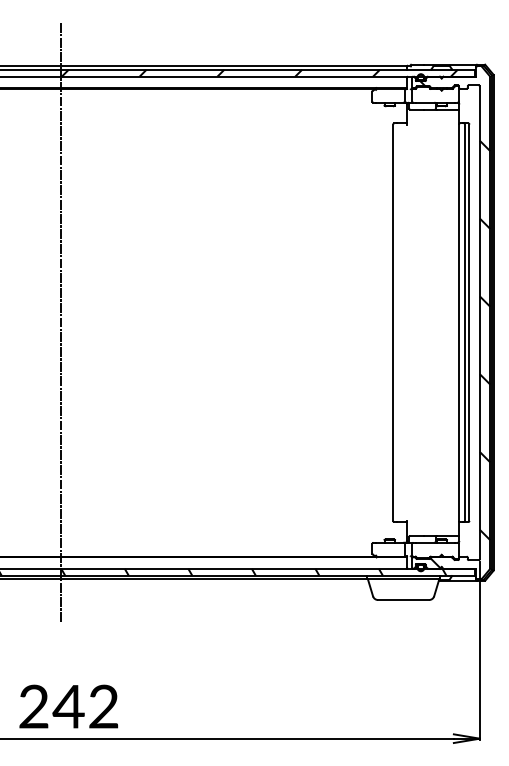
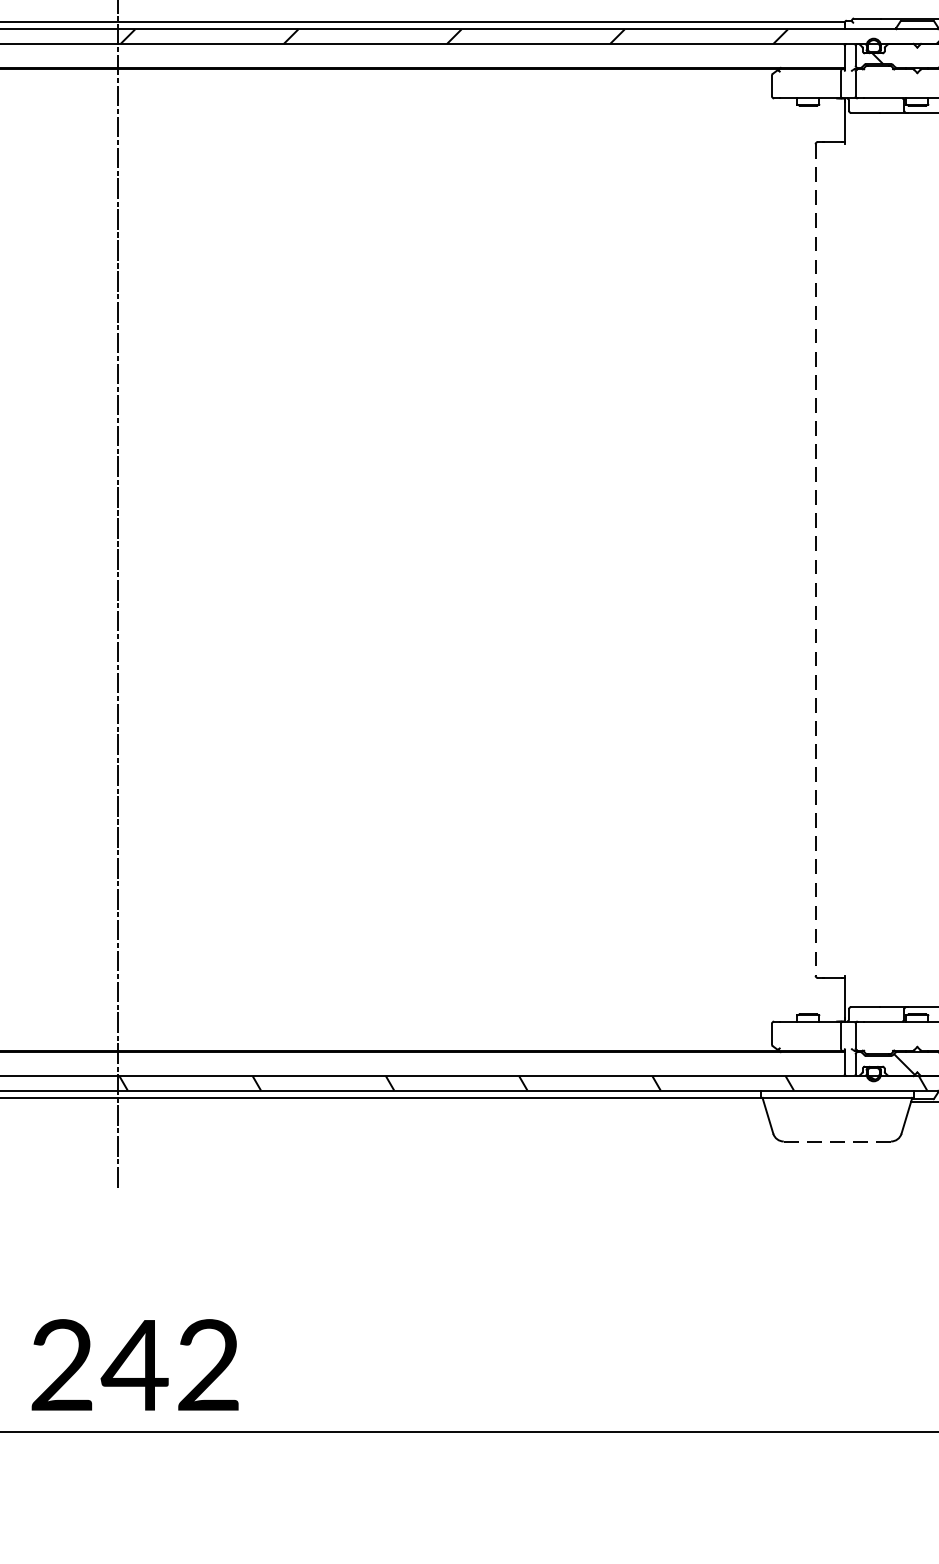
line: (393, 323) -> (816, 561), solid -> dashed
line: (403, 600) -> (837, 1142), solid -> dashed

